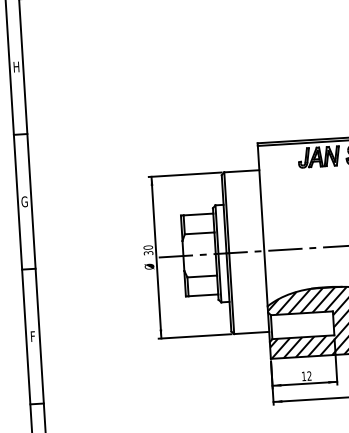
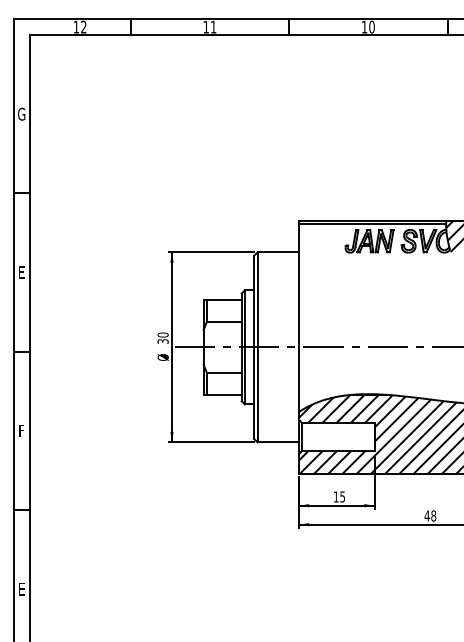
text: (16, 66) -> (21, 113), H -> G
text: (24, 201) -> (21, 272), G -> E
text: (309, 375) -> (342, 496), 12 -> 15

